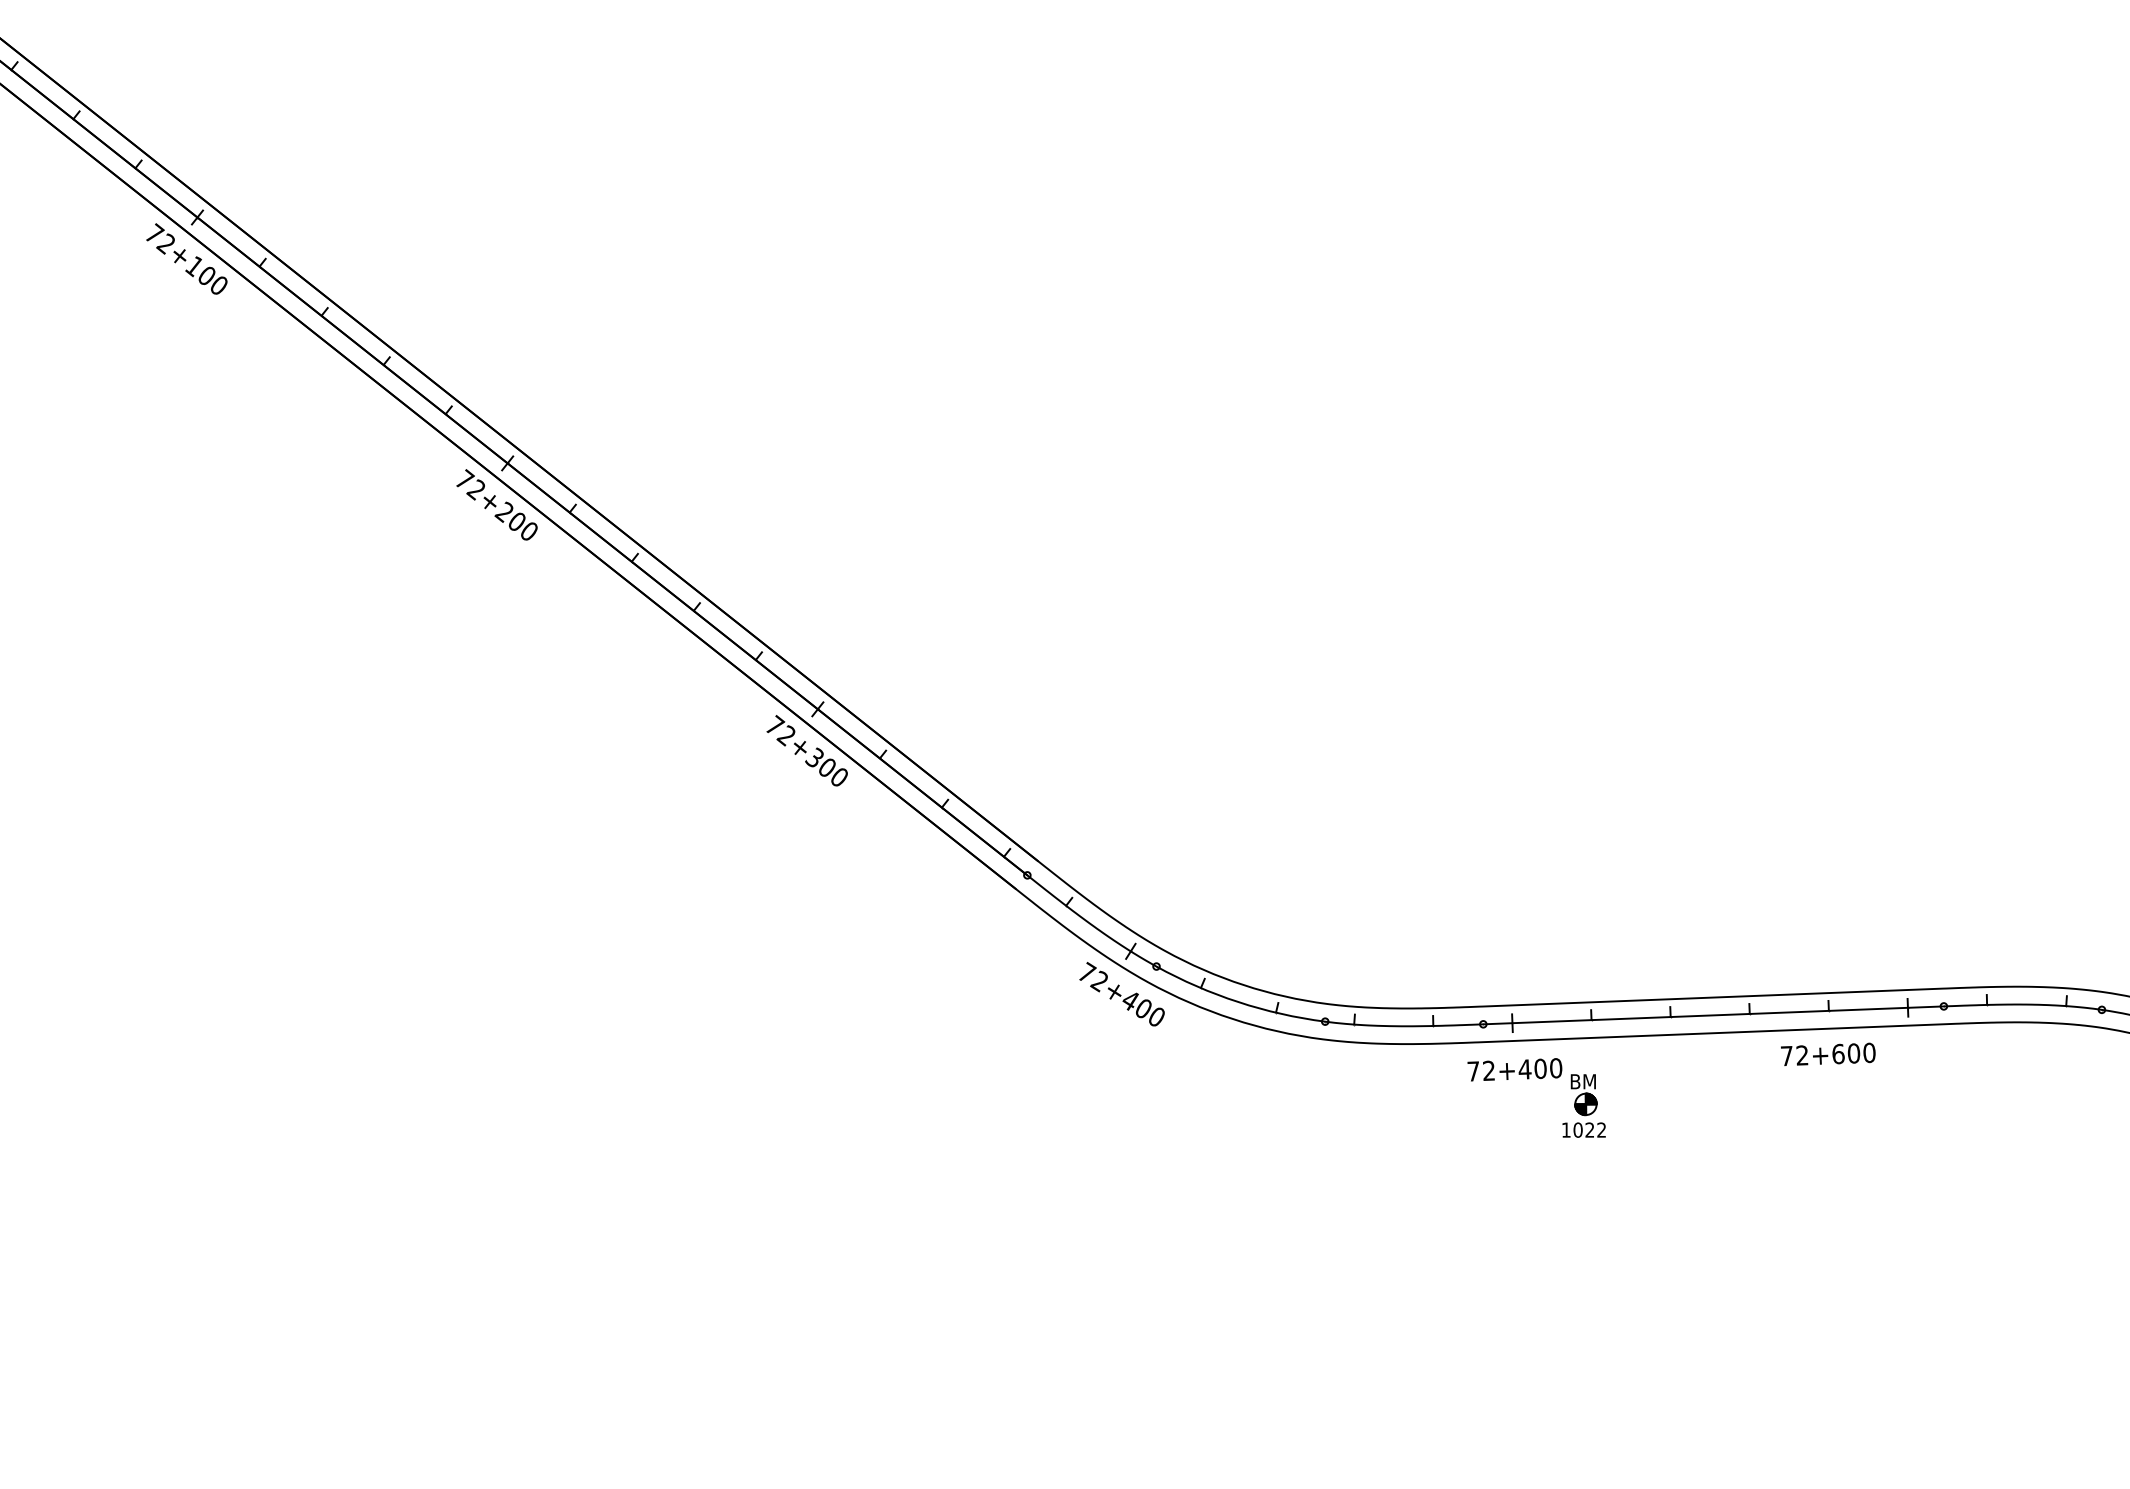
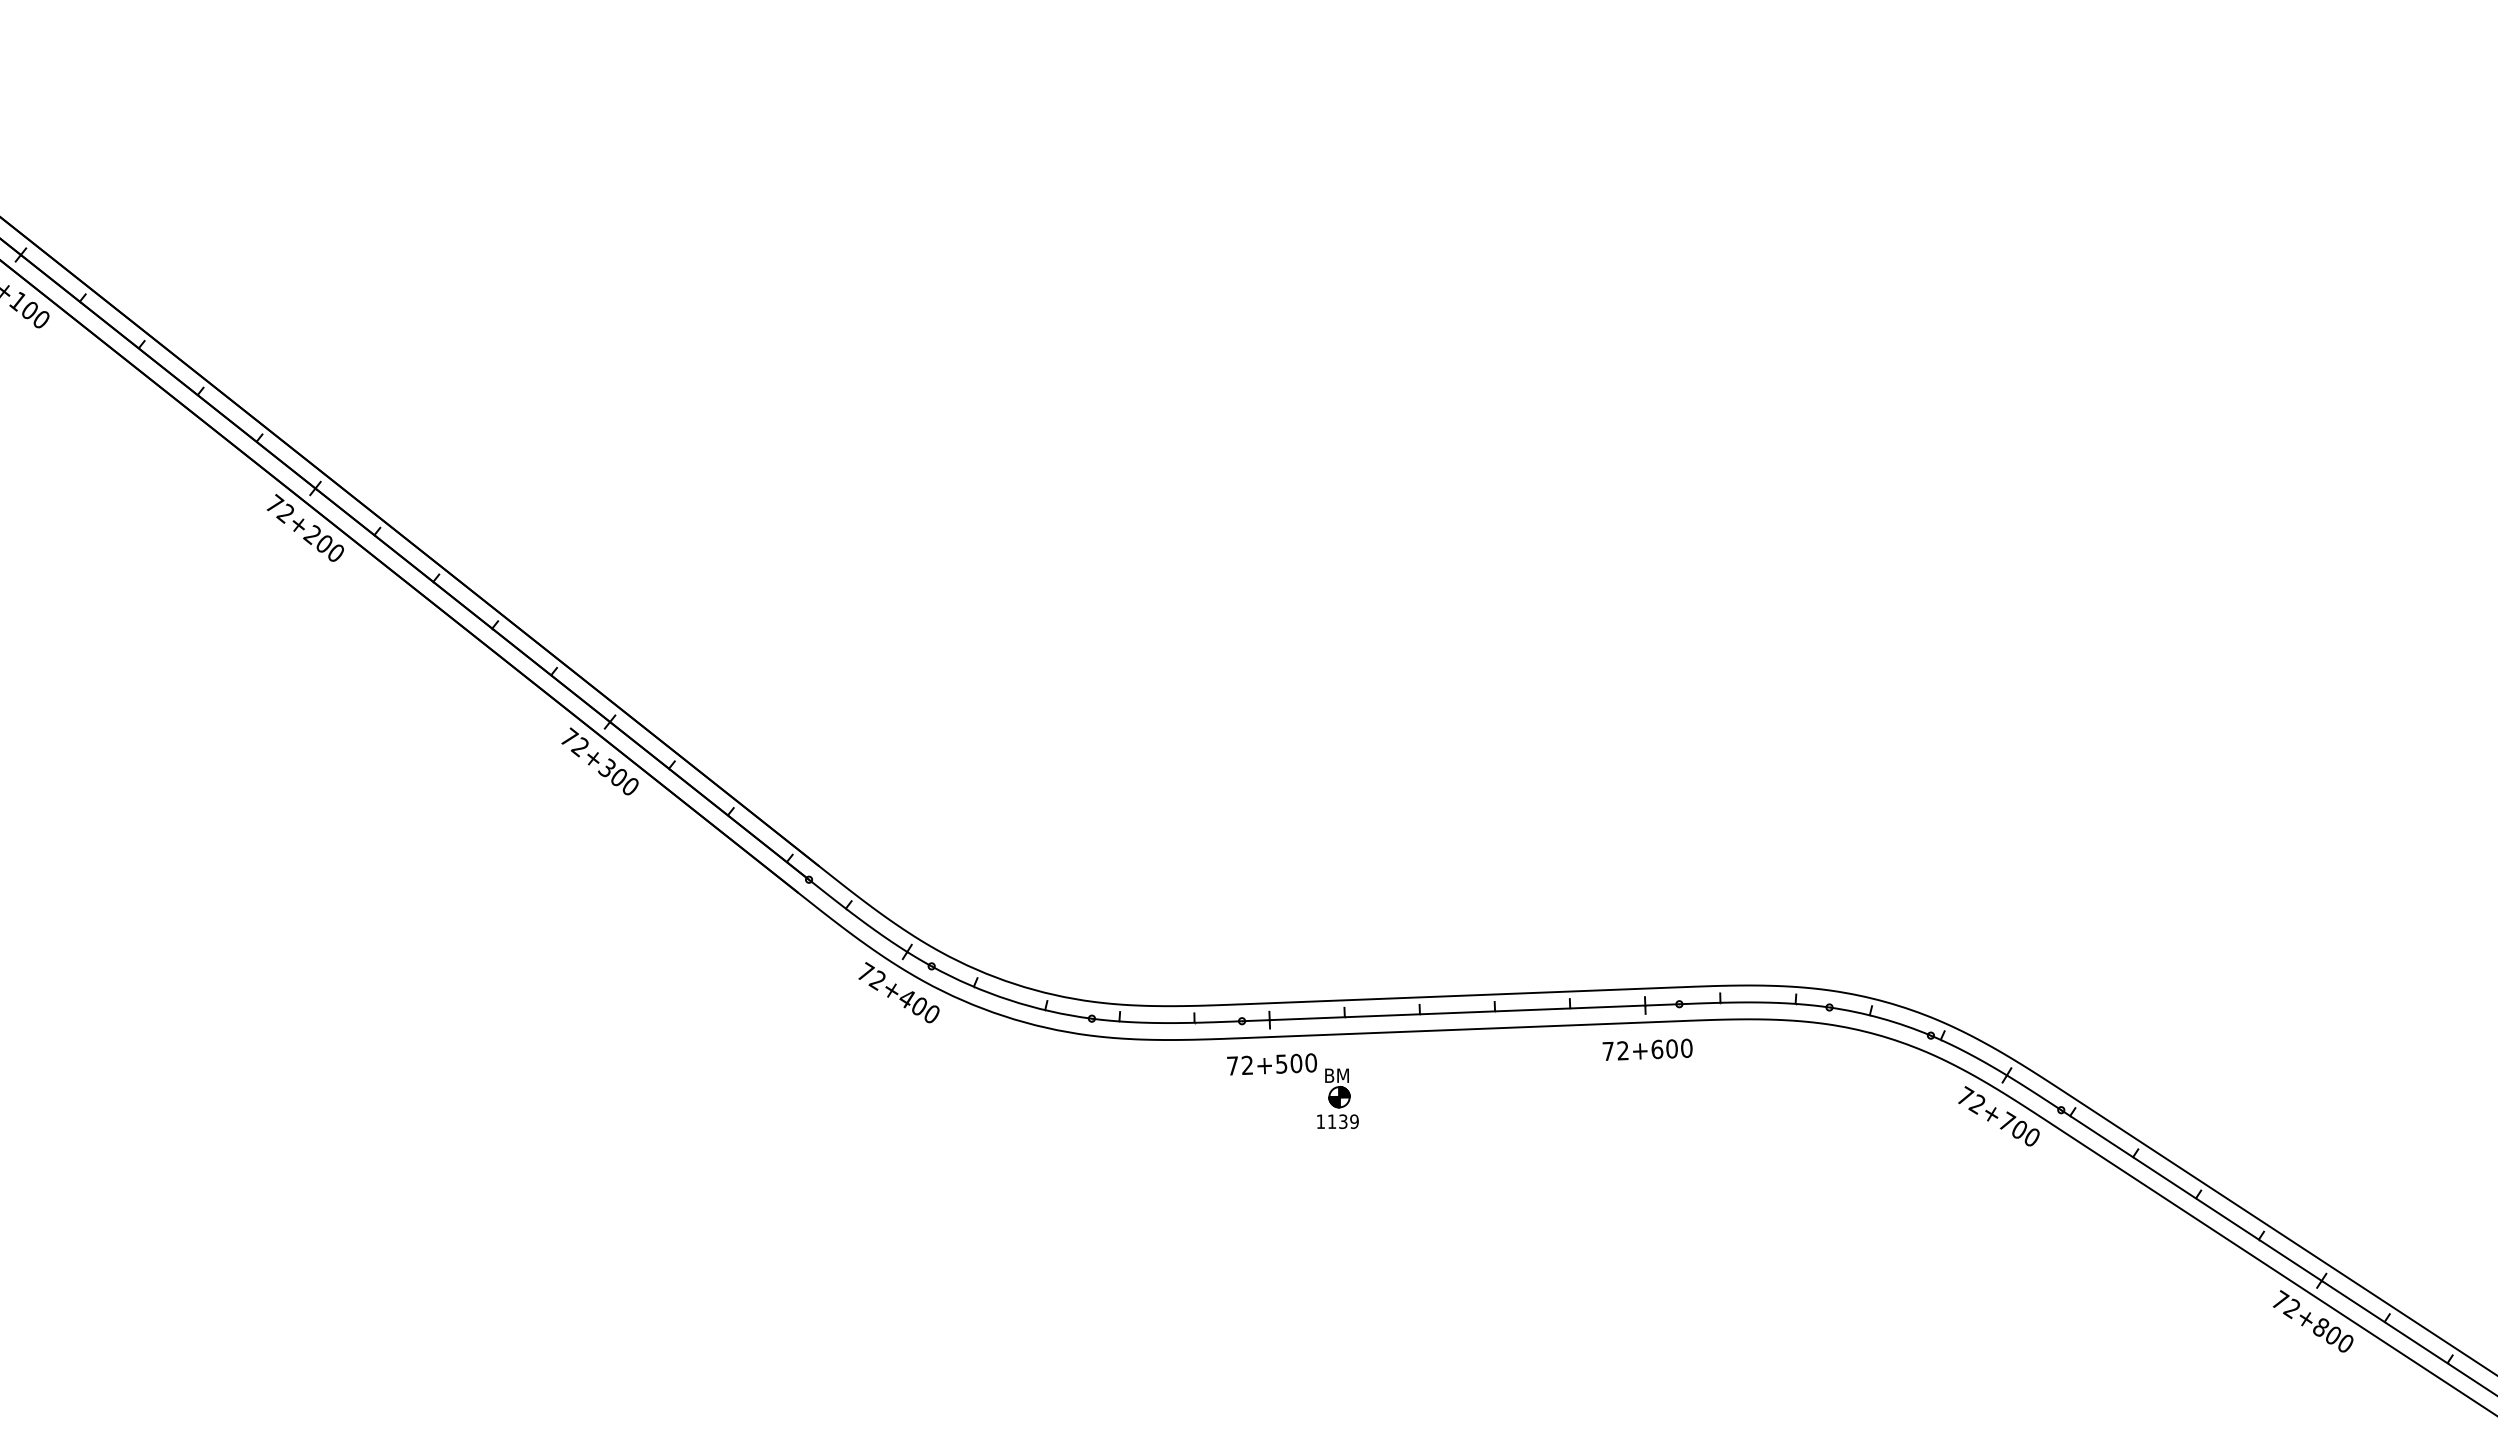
text: (1828, 1054) -> (1647, 1049), moved
text: (1524, 1068) -> (1281, 1063), 72+400 -> 72+500
text: (1589, 1129) -> (1342, 1121), 1022 -> 1139

